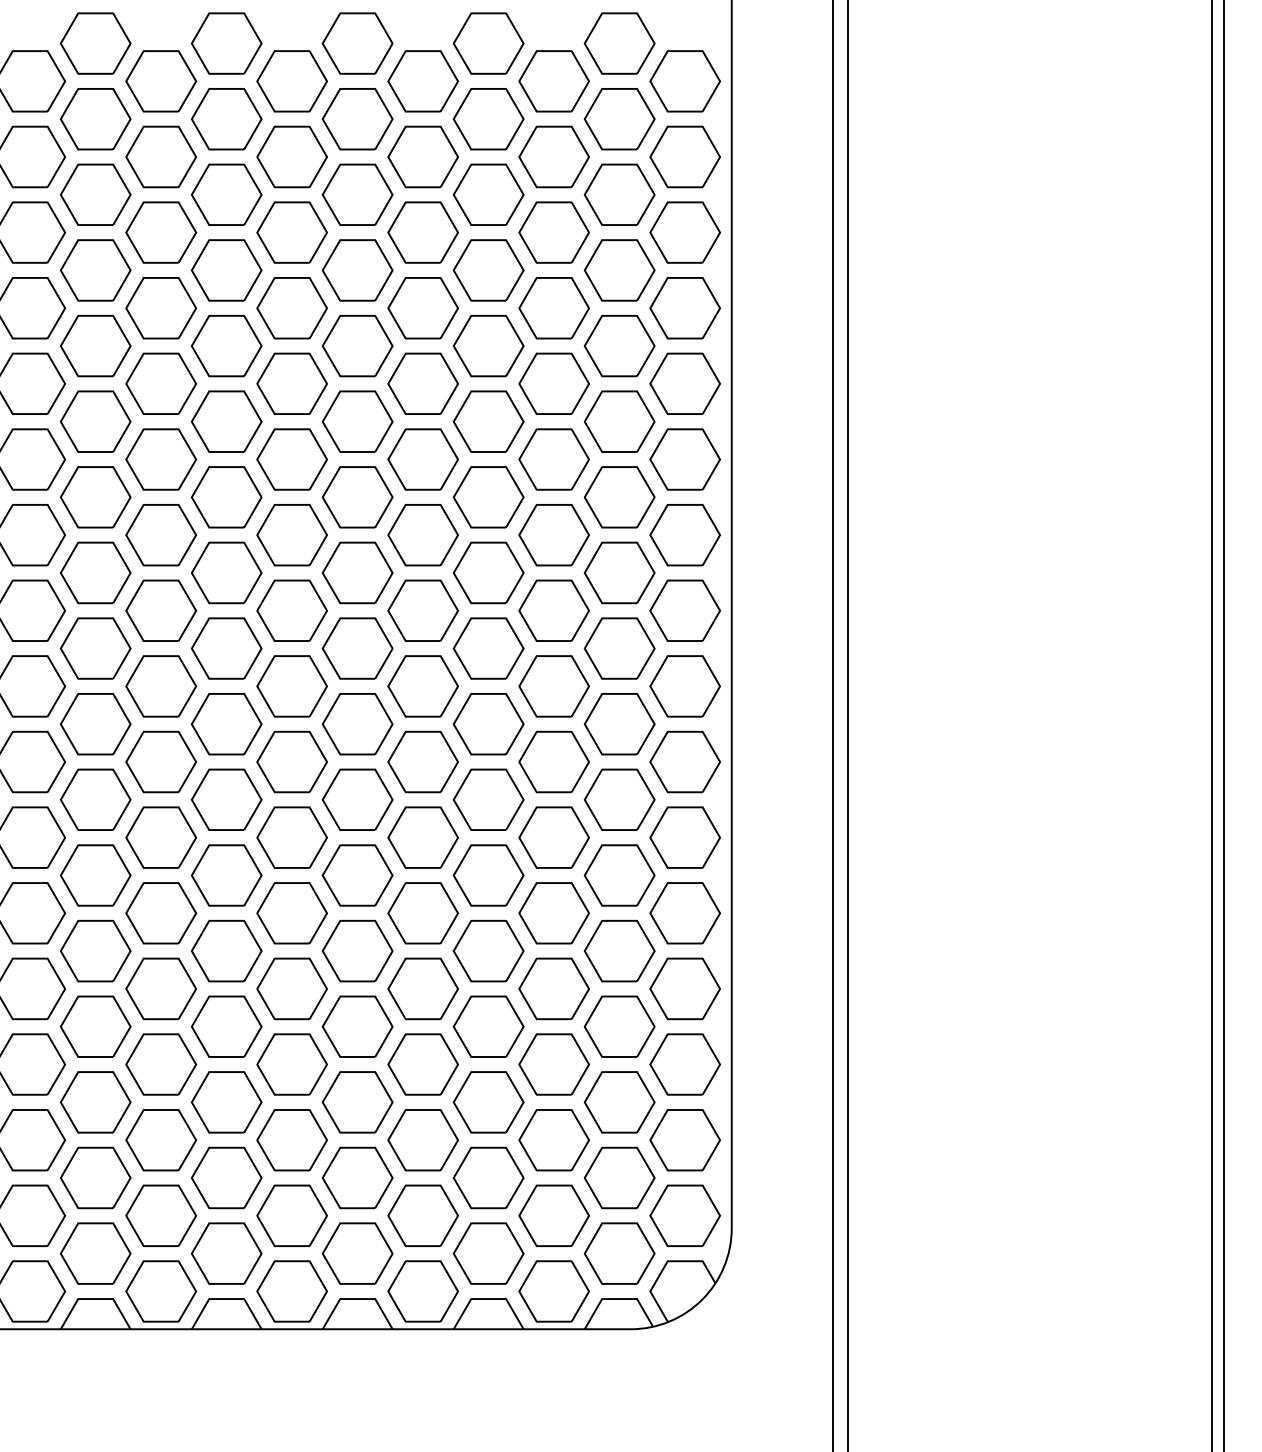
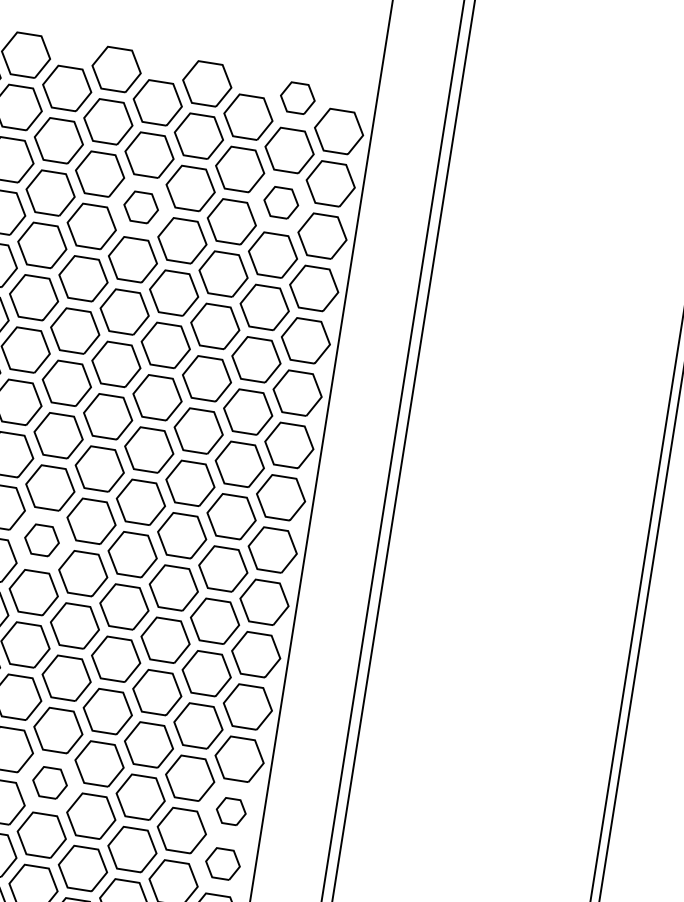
part: (619, 43) -> (297, 98), size x0.7
part: (619, 194) -> (281, 202), size x0.7
part: (422, 232) -> (140, 207), size x0.7
part: (357, 724) -> (41, 540), size x0.7
part: (422, 1064) -> (49, 782), size x0.7
part: (684, 1064) -> (230, 811), size x0.6
part: (684, 1140) -> (222, 864), size x0.7

